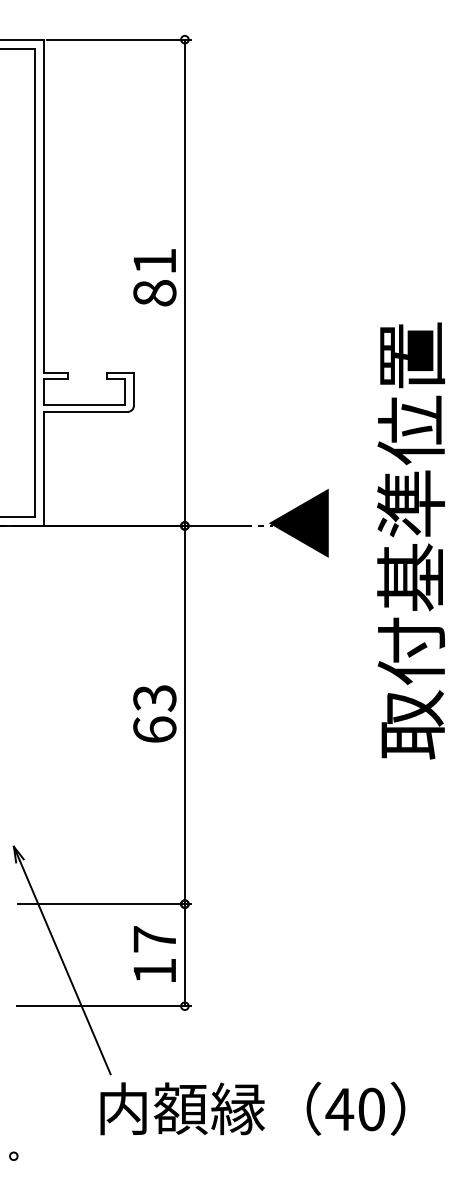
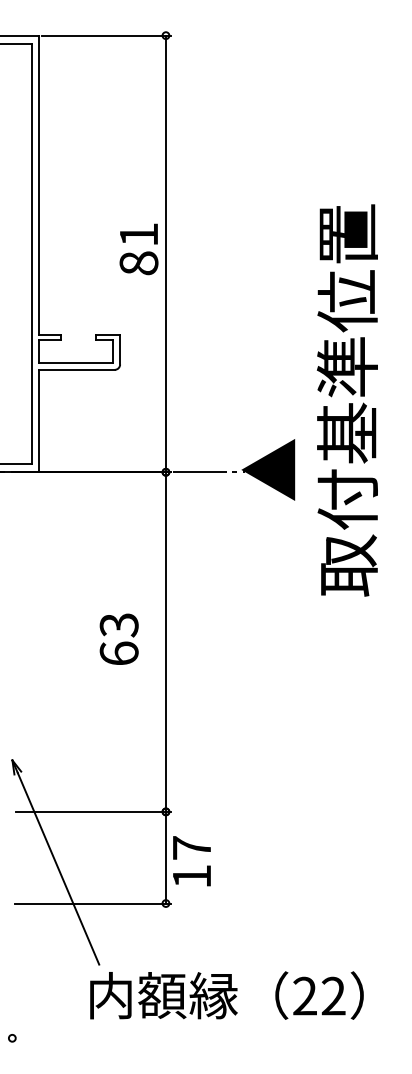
text: (410, 540) -> (346, 400), moved
text: (154, 713) -> (118, 638), moved
text: (154, 953) -> (191, 860), moved
text: (354, 1109) -> (318, 996), 40 -> 22

